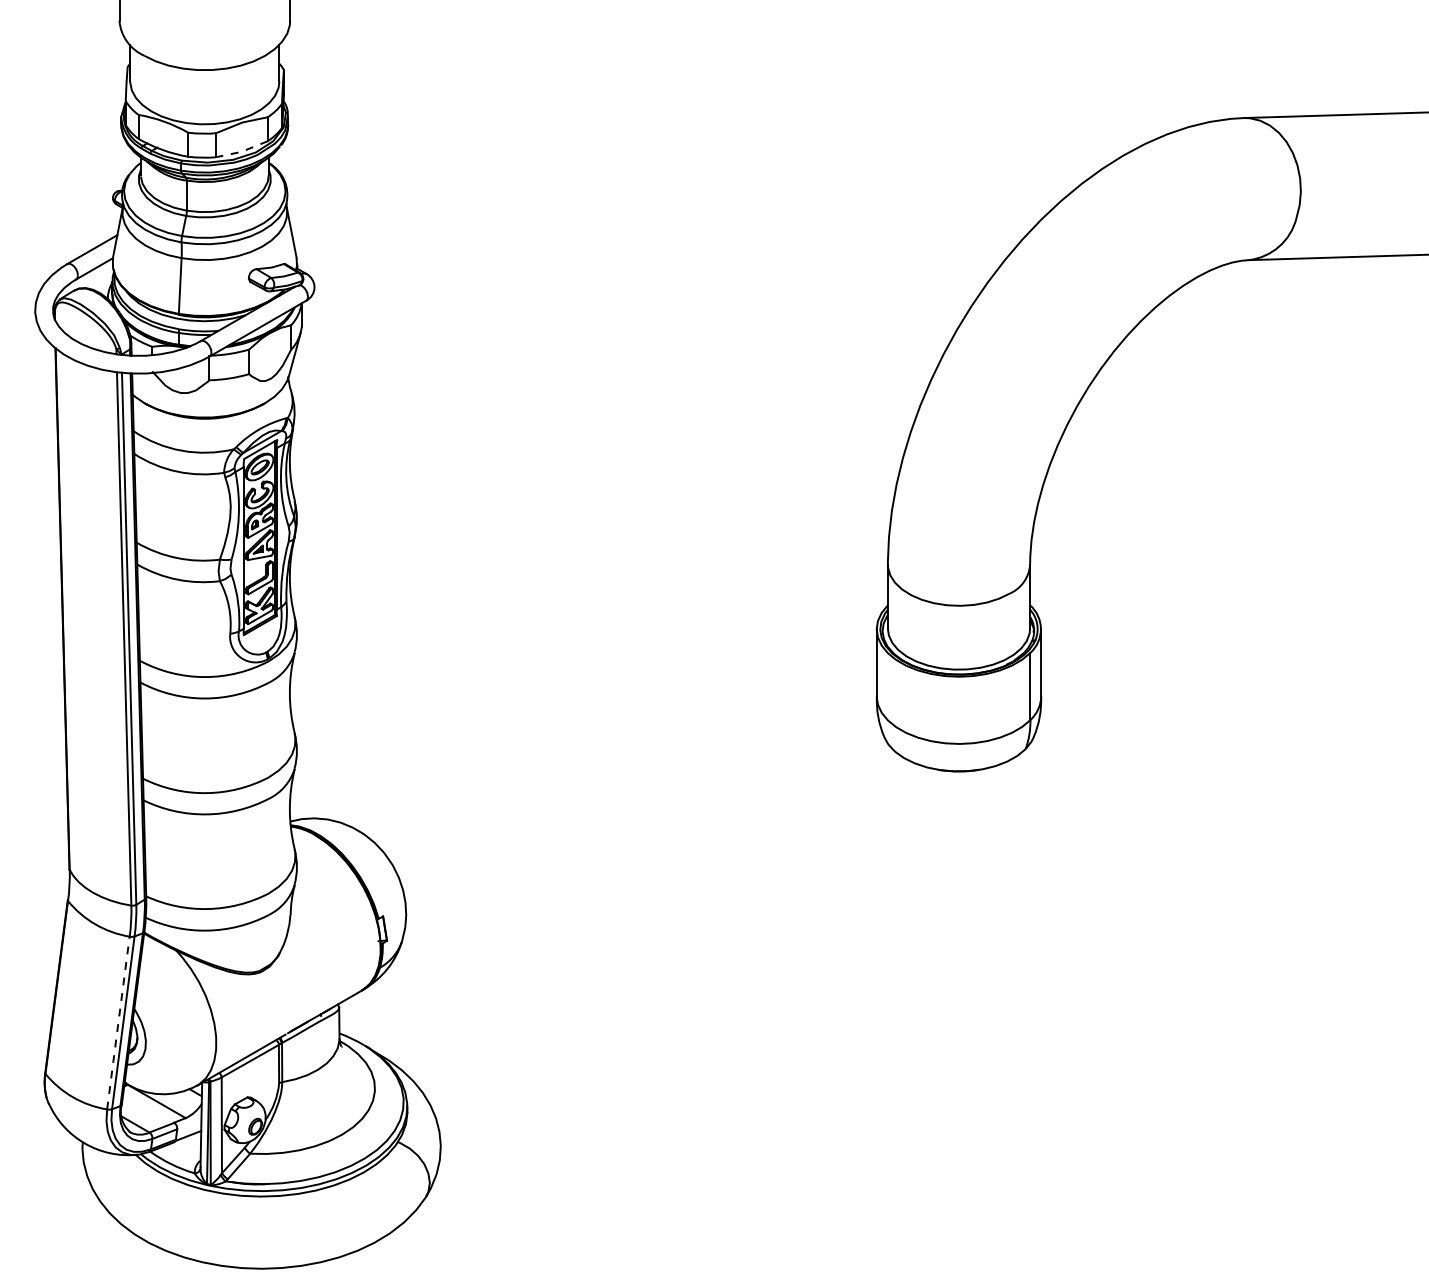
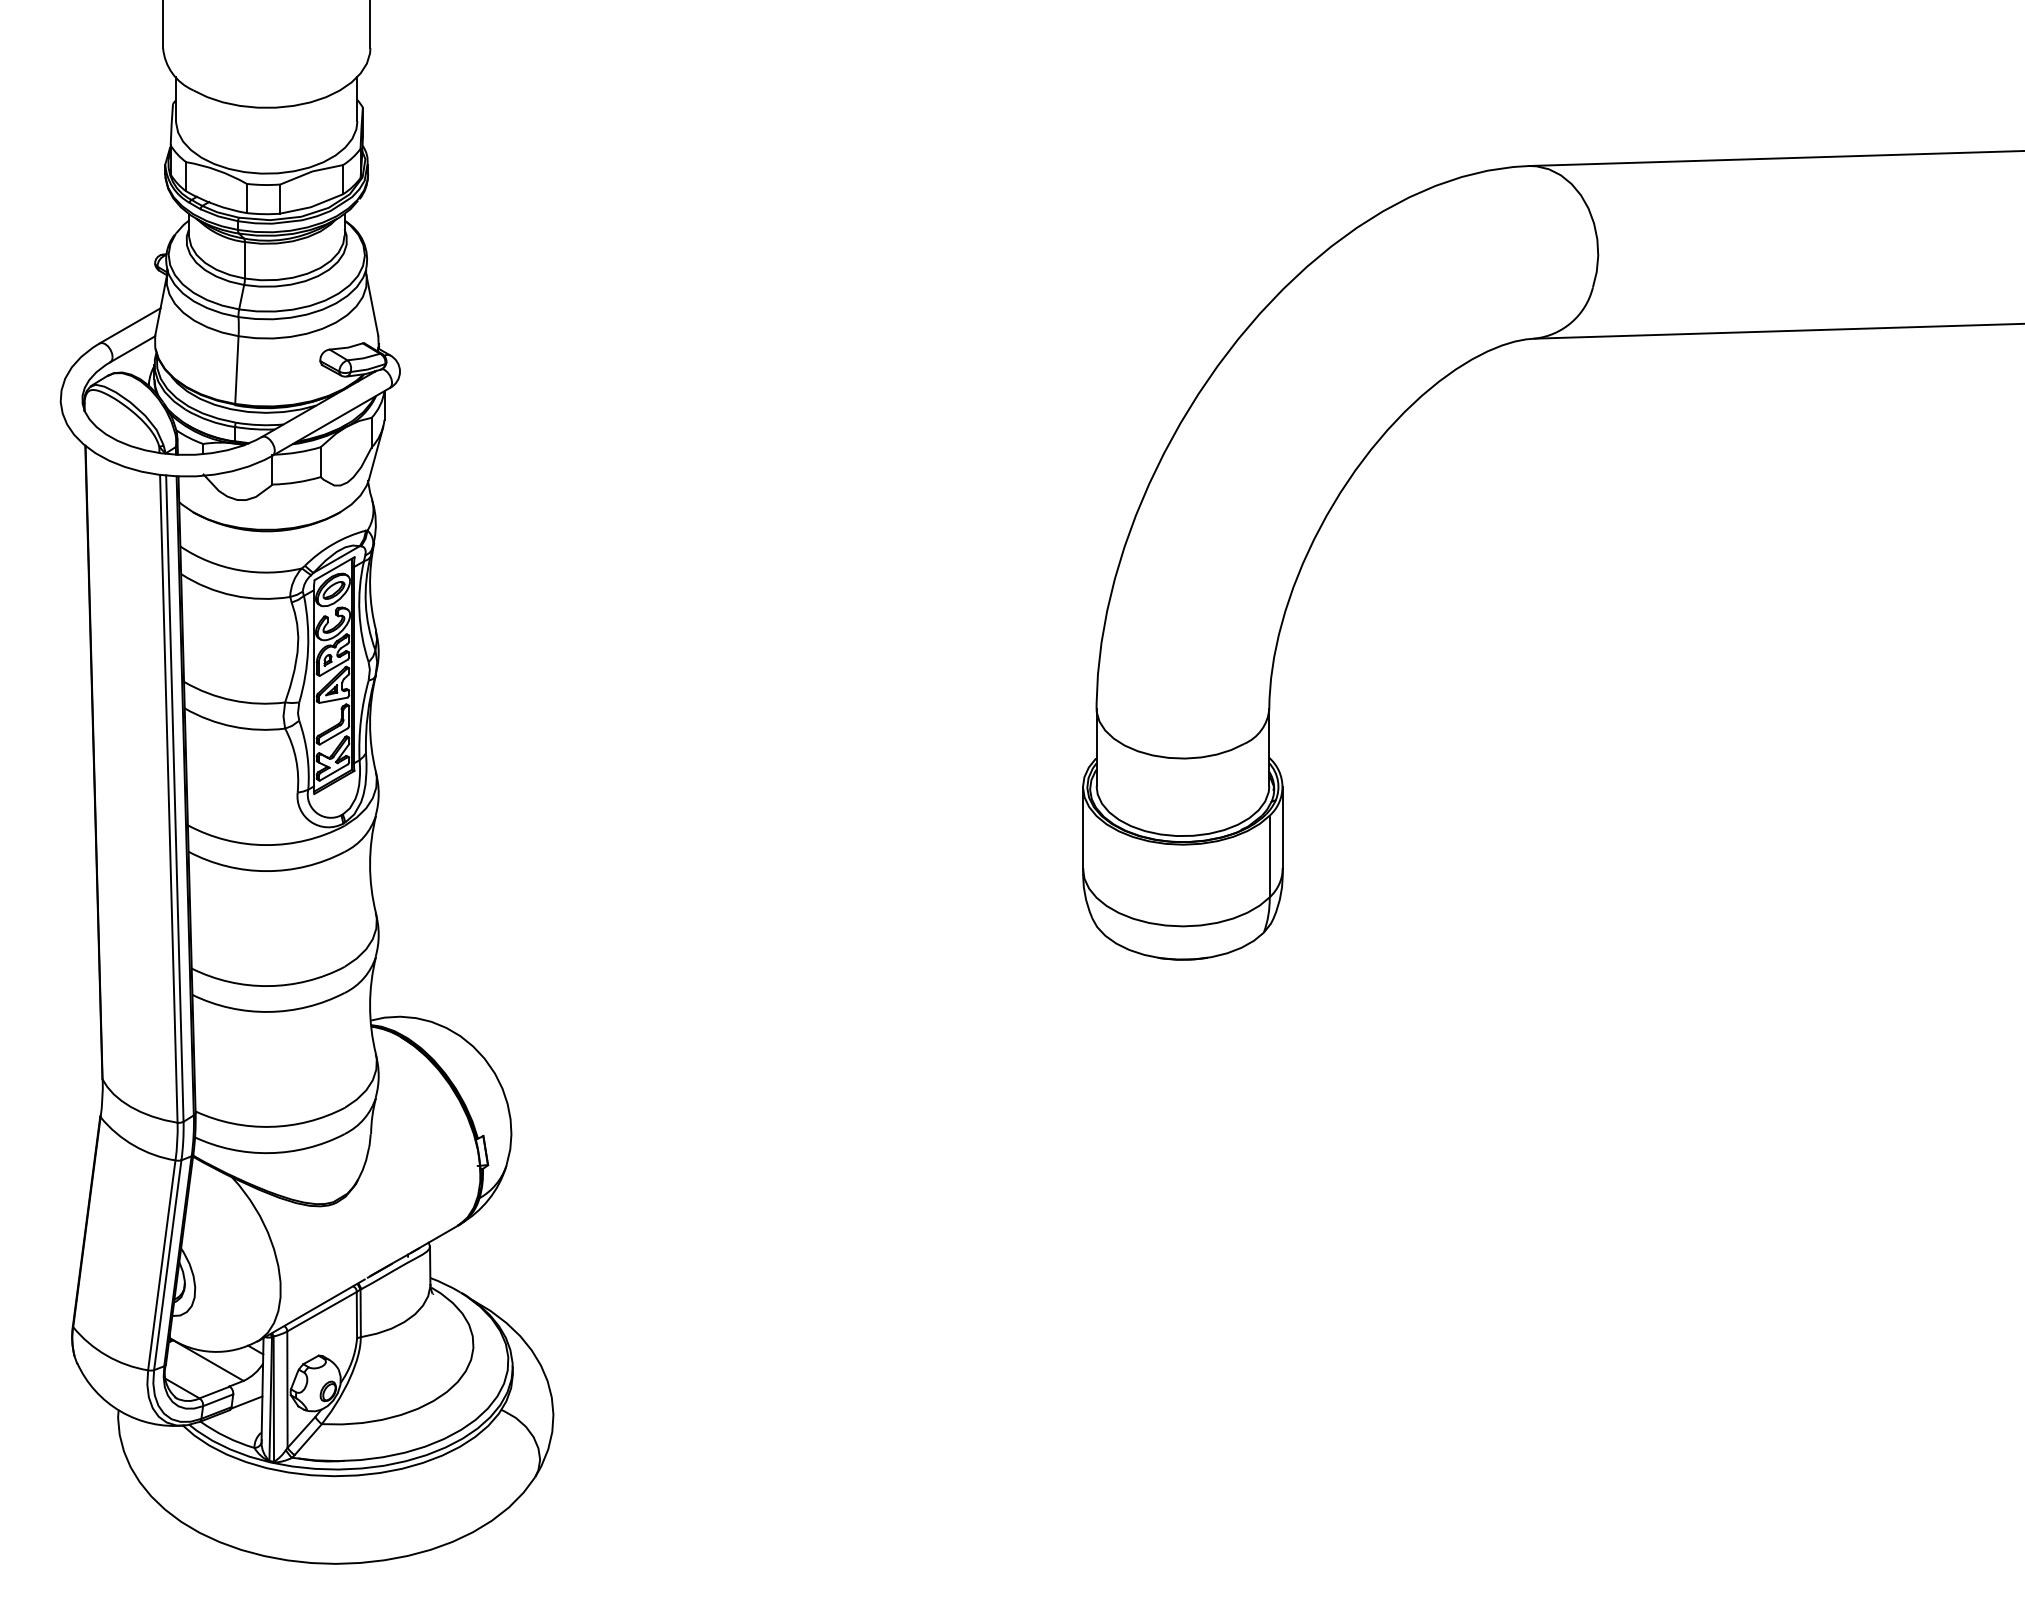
line: (241, 151) -> (311, 206), dashed -> solid
line: (118, 1023) -> (161, 1265), dashed -> solid

